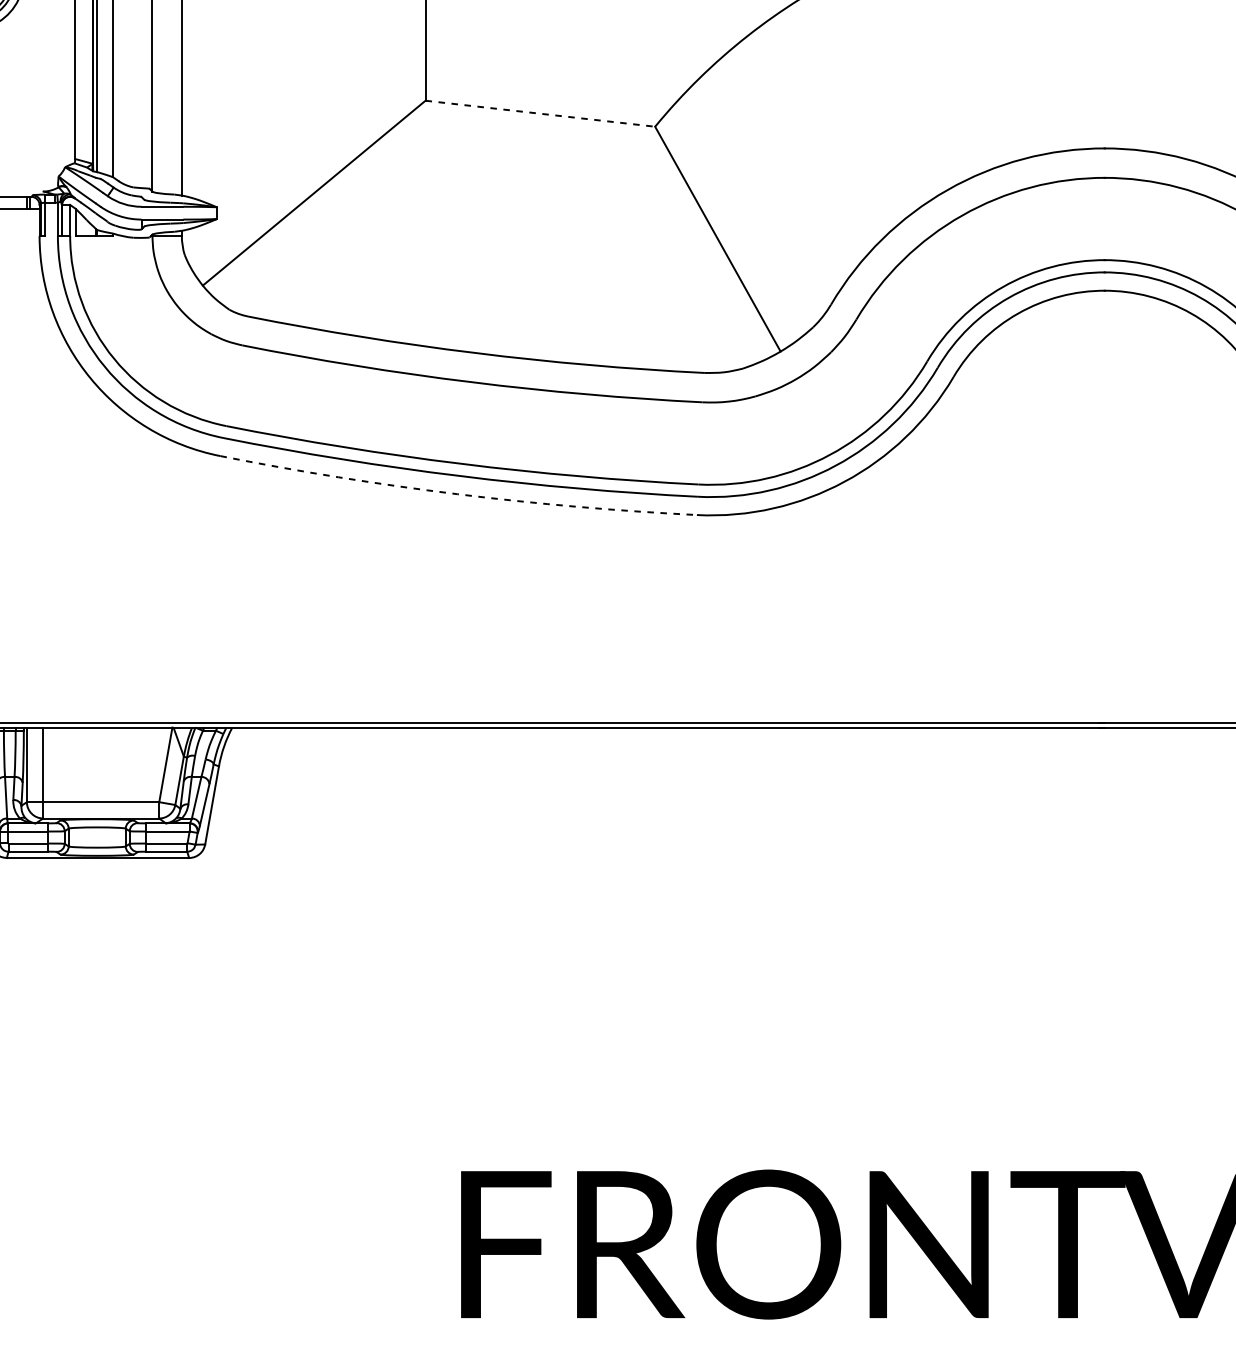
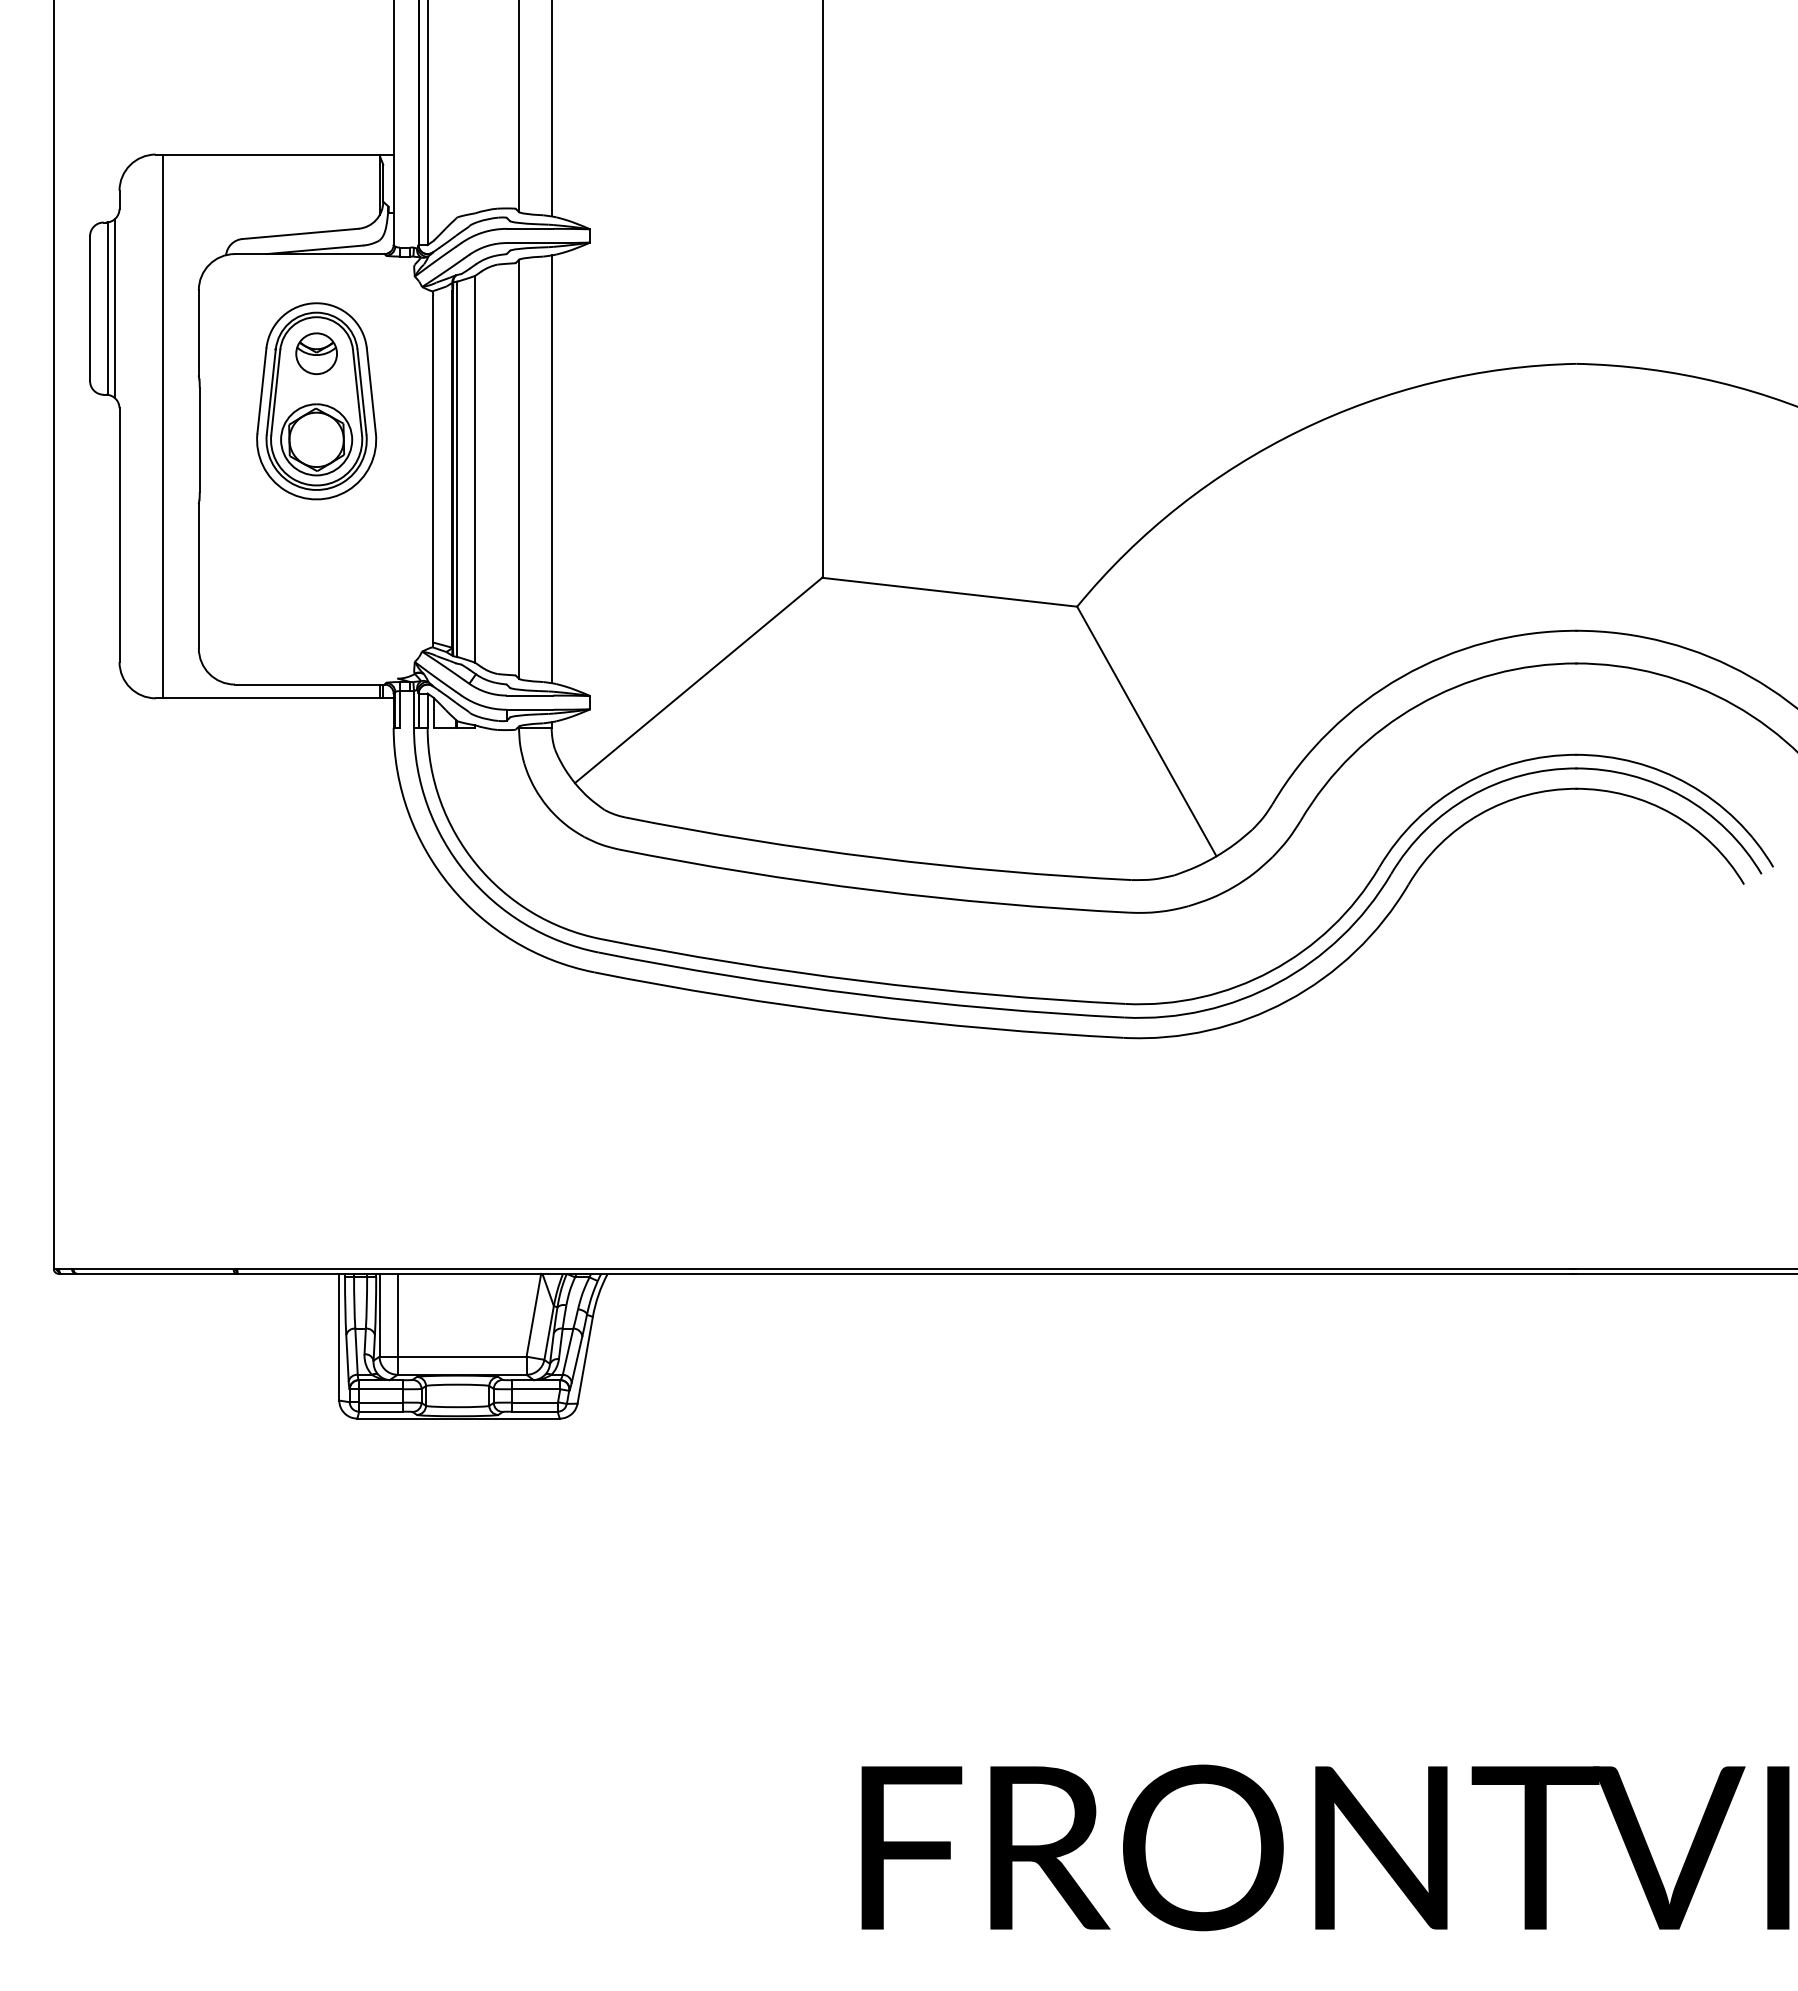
line: (541, 113) -> (950, 592), dashed -> solid
arc: (457, 494) -> (857, 1014), dashed -> solid

